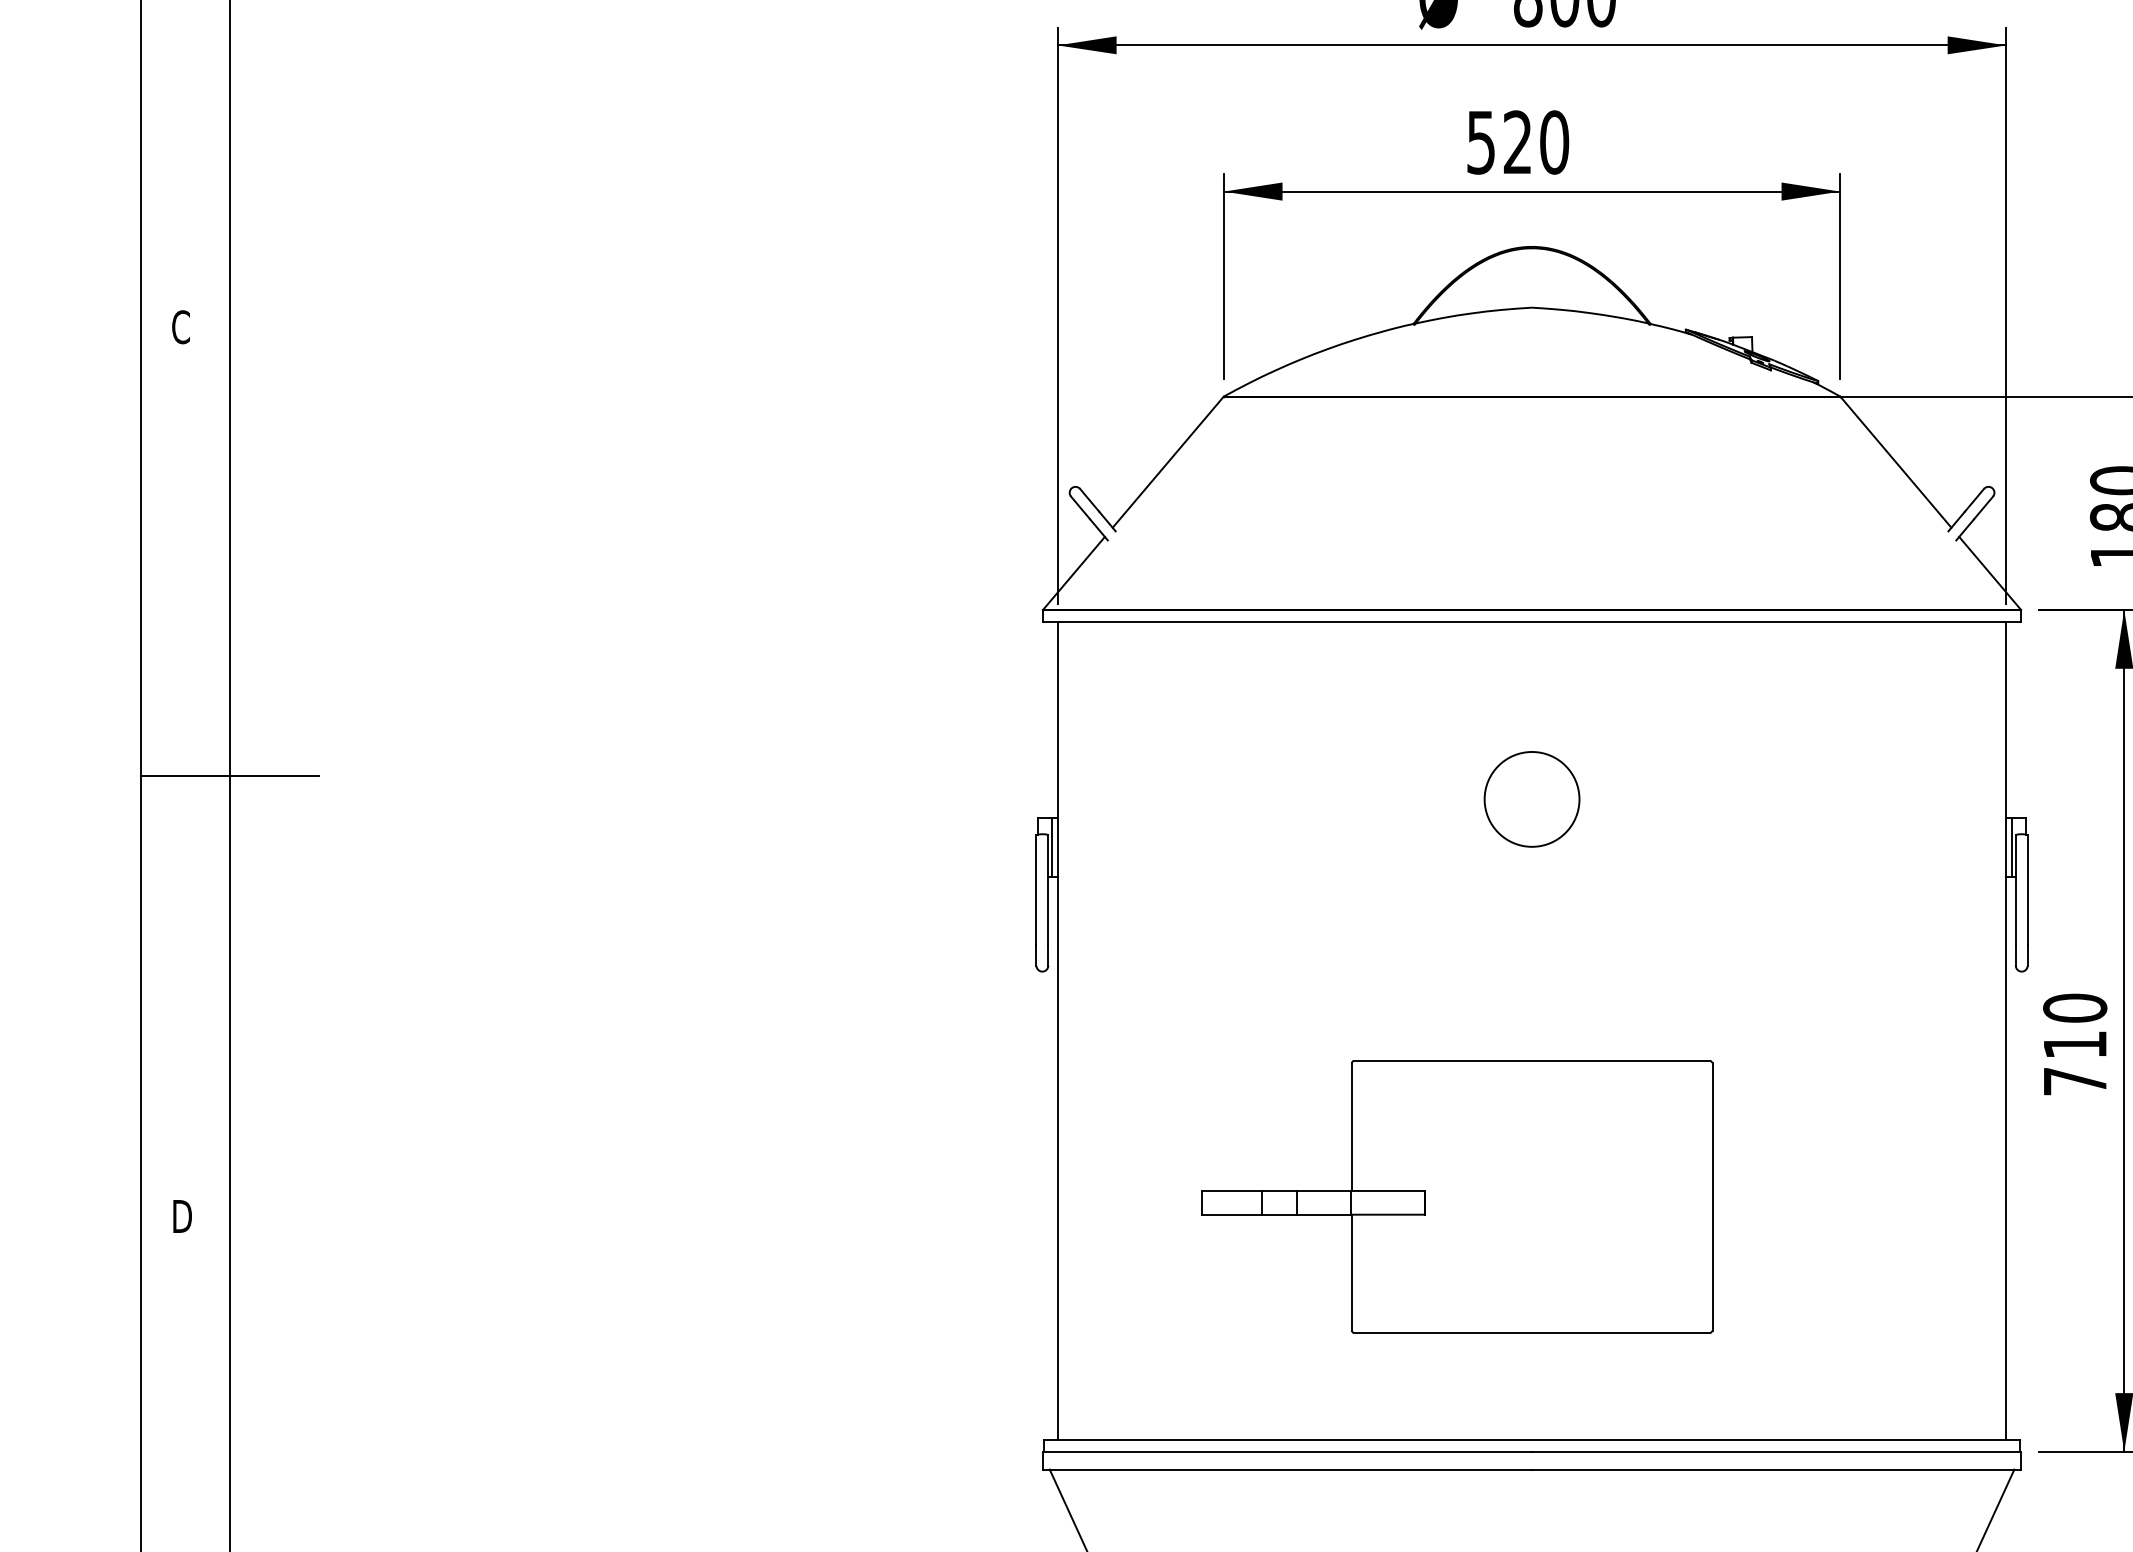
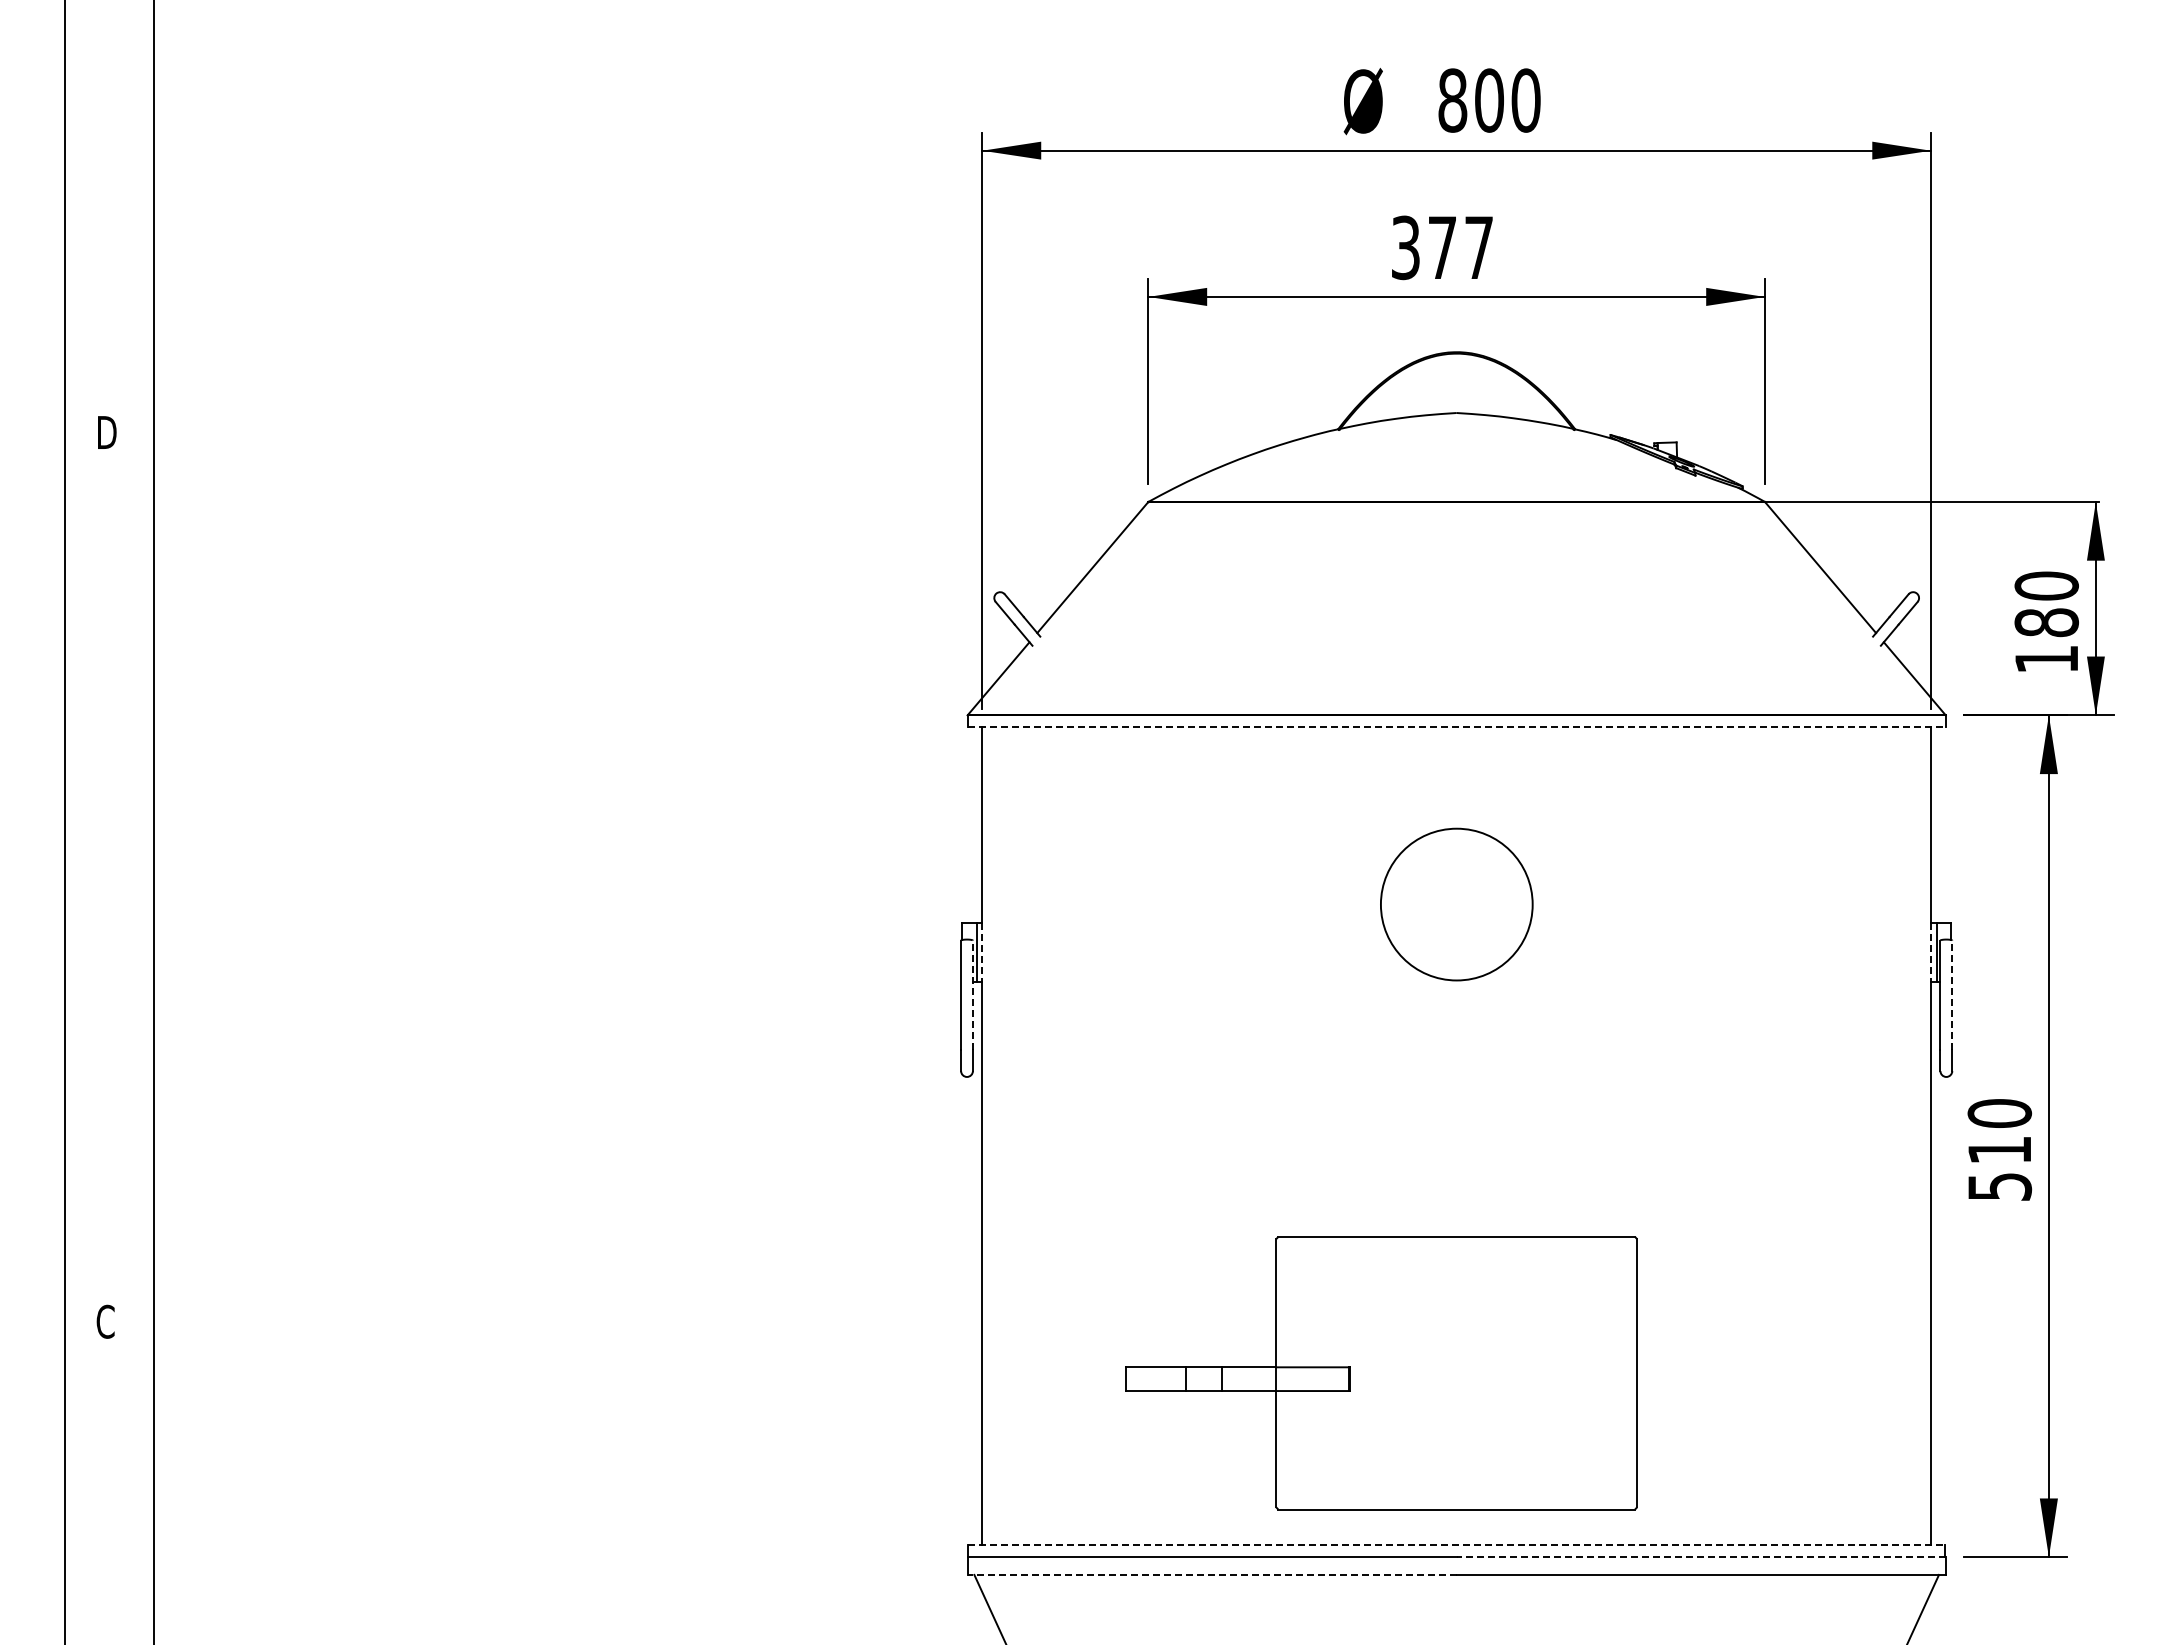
text: (1517, 142) -> (1442, 247), 520 -> 377
text: (181, 327) -> (106, 432), C -> D
line: (1532, 622) -> (1457, 727), solid -> dashed
line: (229, 776) -> (154, 881), removed
circle: (1531, 799) -> (1456, 904), size x1.6
line: (1057, 847) -> (982, 952), solid -> dashed
line: (2005, 847) -> (1930, 952), solid -> dashed
line: (1047, 890) -> (972, 995), solid -> dashed
line: (2027, 890) -> (1952, 995), solid -> dashed
text: (2075, 1081) -> (2000, 1186), 710 -> 510
part: (1456, 1197) -> (1381, 1373), moved
text: (181, 1216) -> (106, 1321), D -> C
line: (1532, 1440) -> (1457, 1545), solid -> dashed
line: (1776, 1452) -> (1701, 1557), solid -> dashed
line: (1287, 1469) -> (1212, 1574), solid -> dashed

